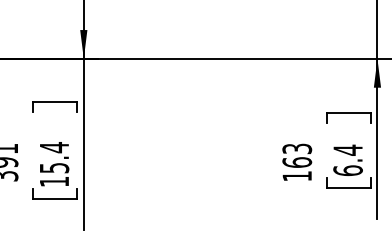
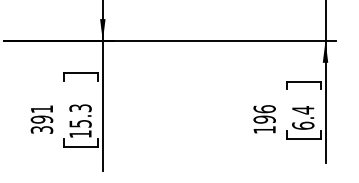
text: (54, 147) -> (80, 108), 15.4 -> 15.3
text: (296, 155) -> (264, 114), 163 -> 196

